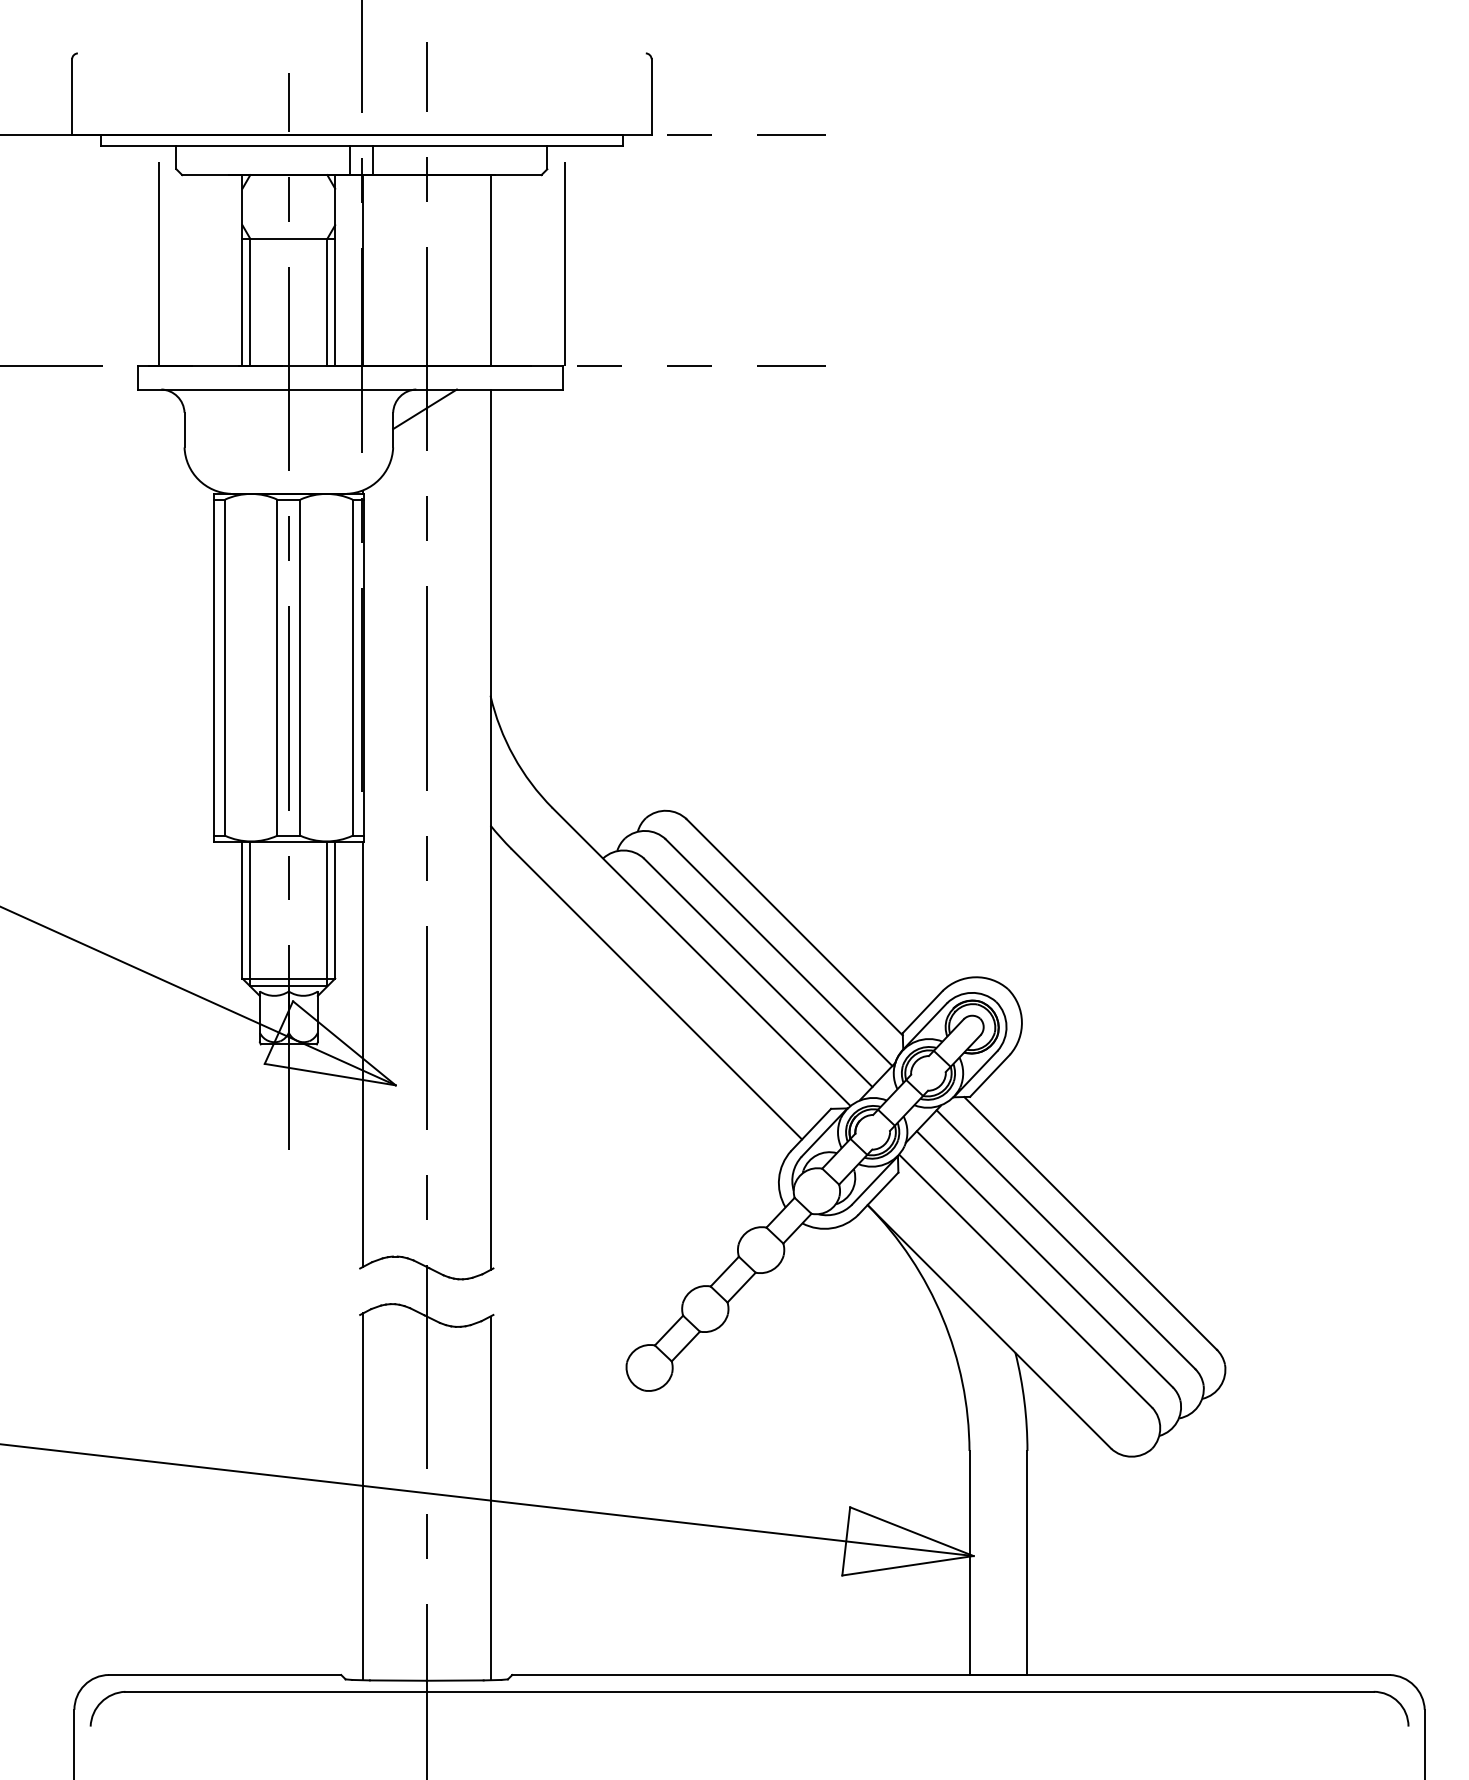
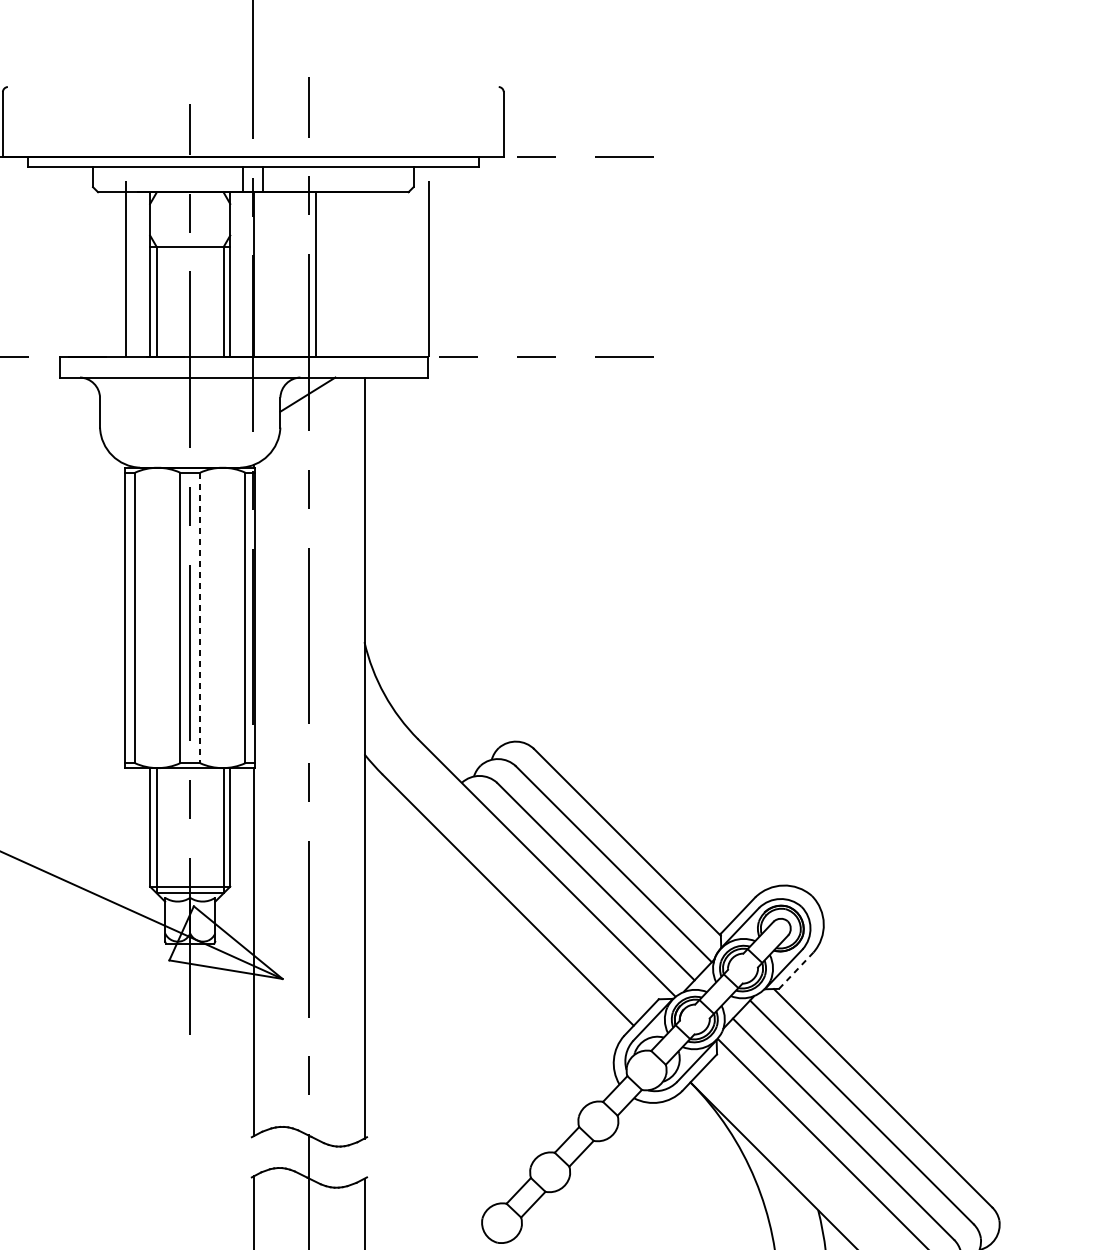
line: (159, 256) -> (125, 262), moved
line: (490, 270) -> (316, 274), moved
line: (300, 668) -> (200, 618), solid -> dashed
line: (990, 1075) -> (796, 970), solid -> dashed

